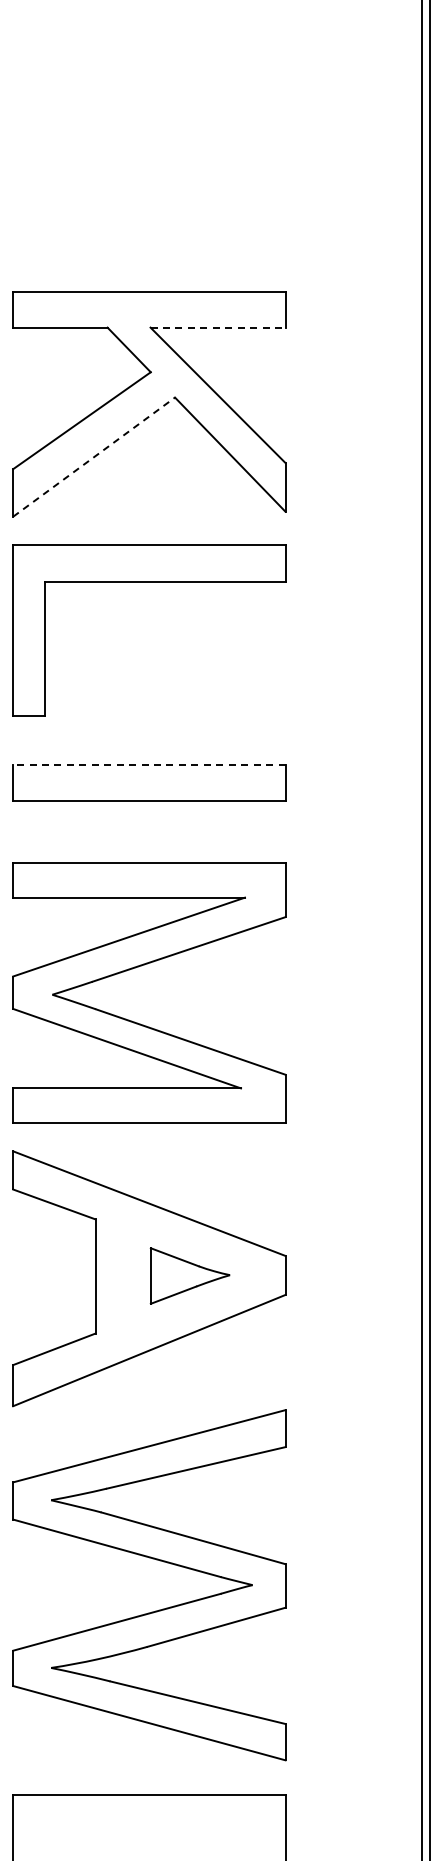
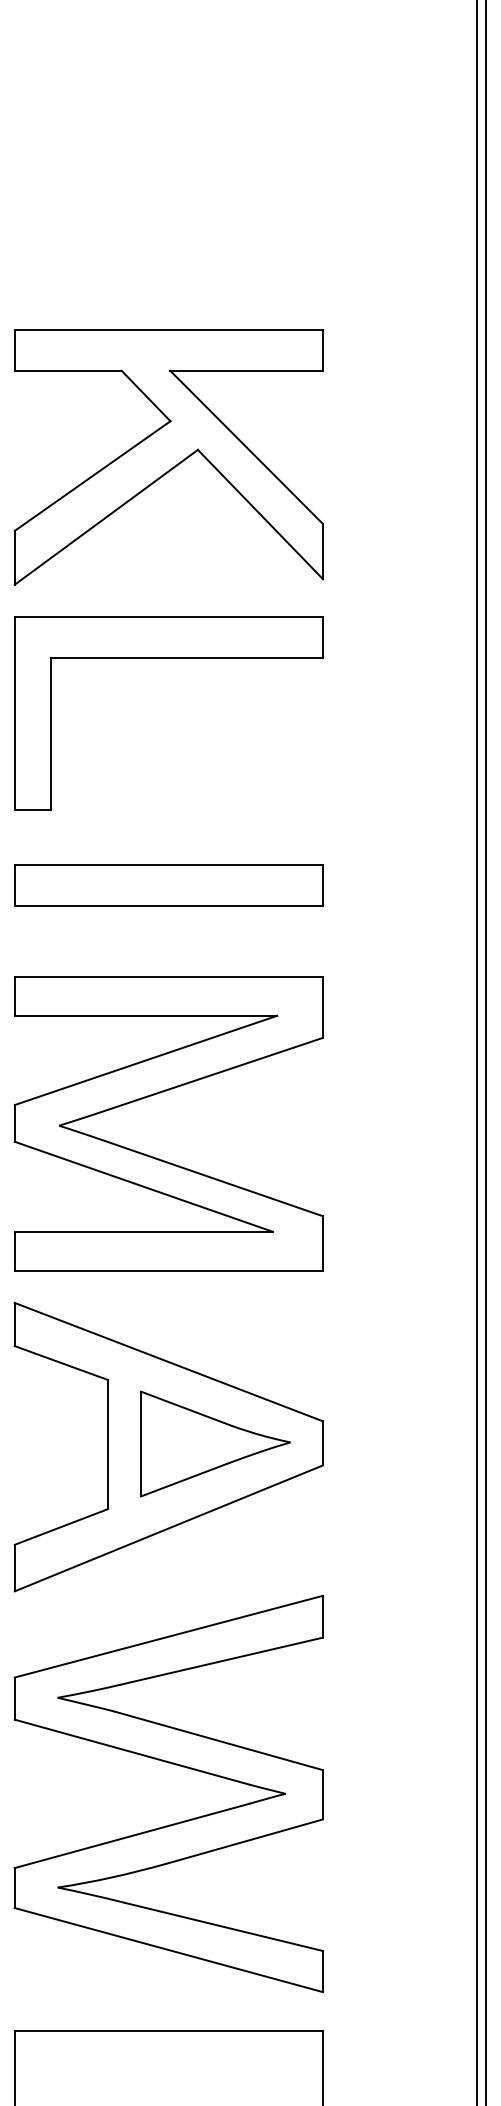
line: (218, 327) -> (247, 370), dashed -> solid
line: (94, 457) -> (106, 517), dashed -> solid
line: (148, 764) -> (167, 865), dashed -> solid
part: (189, 1275) -> (214, 1443), size x1.67

